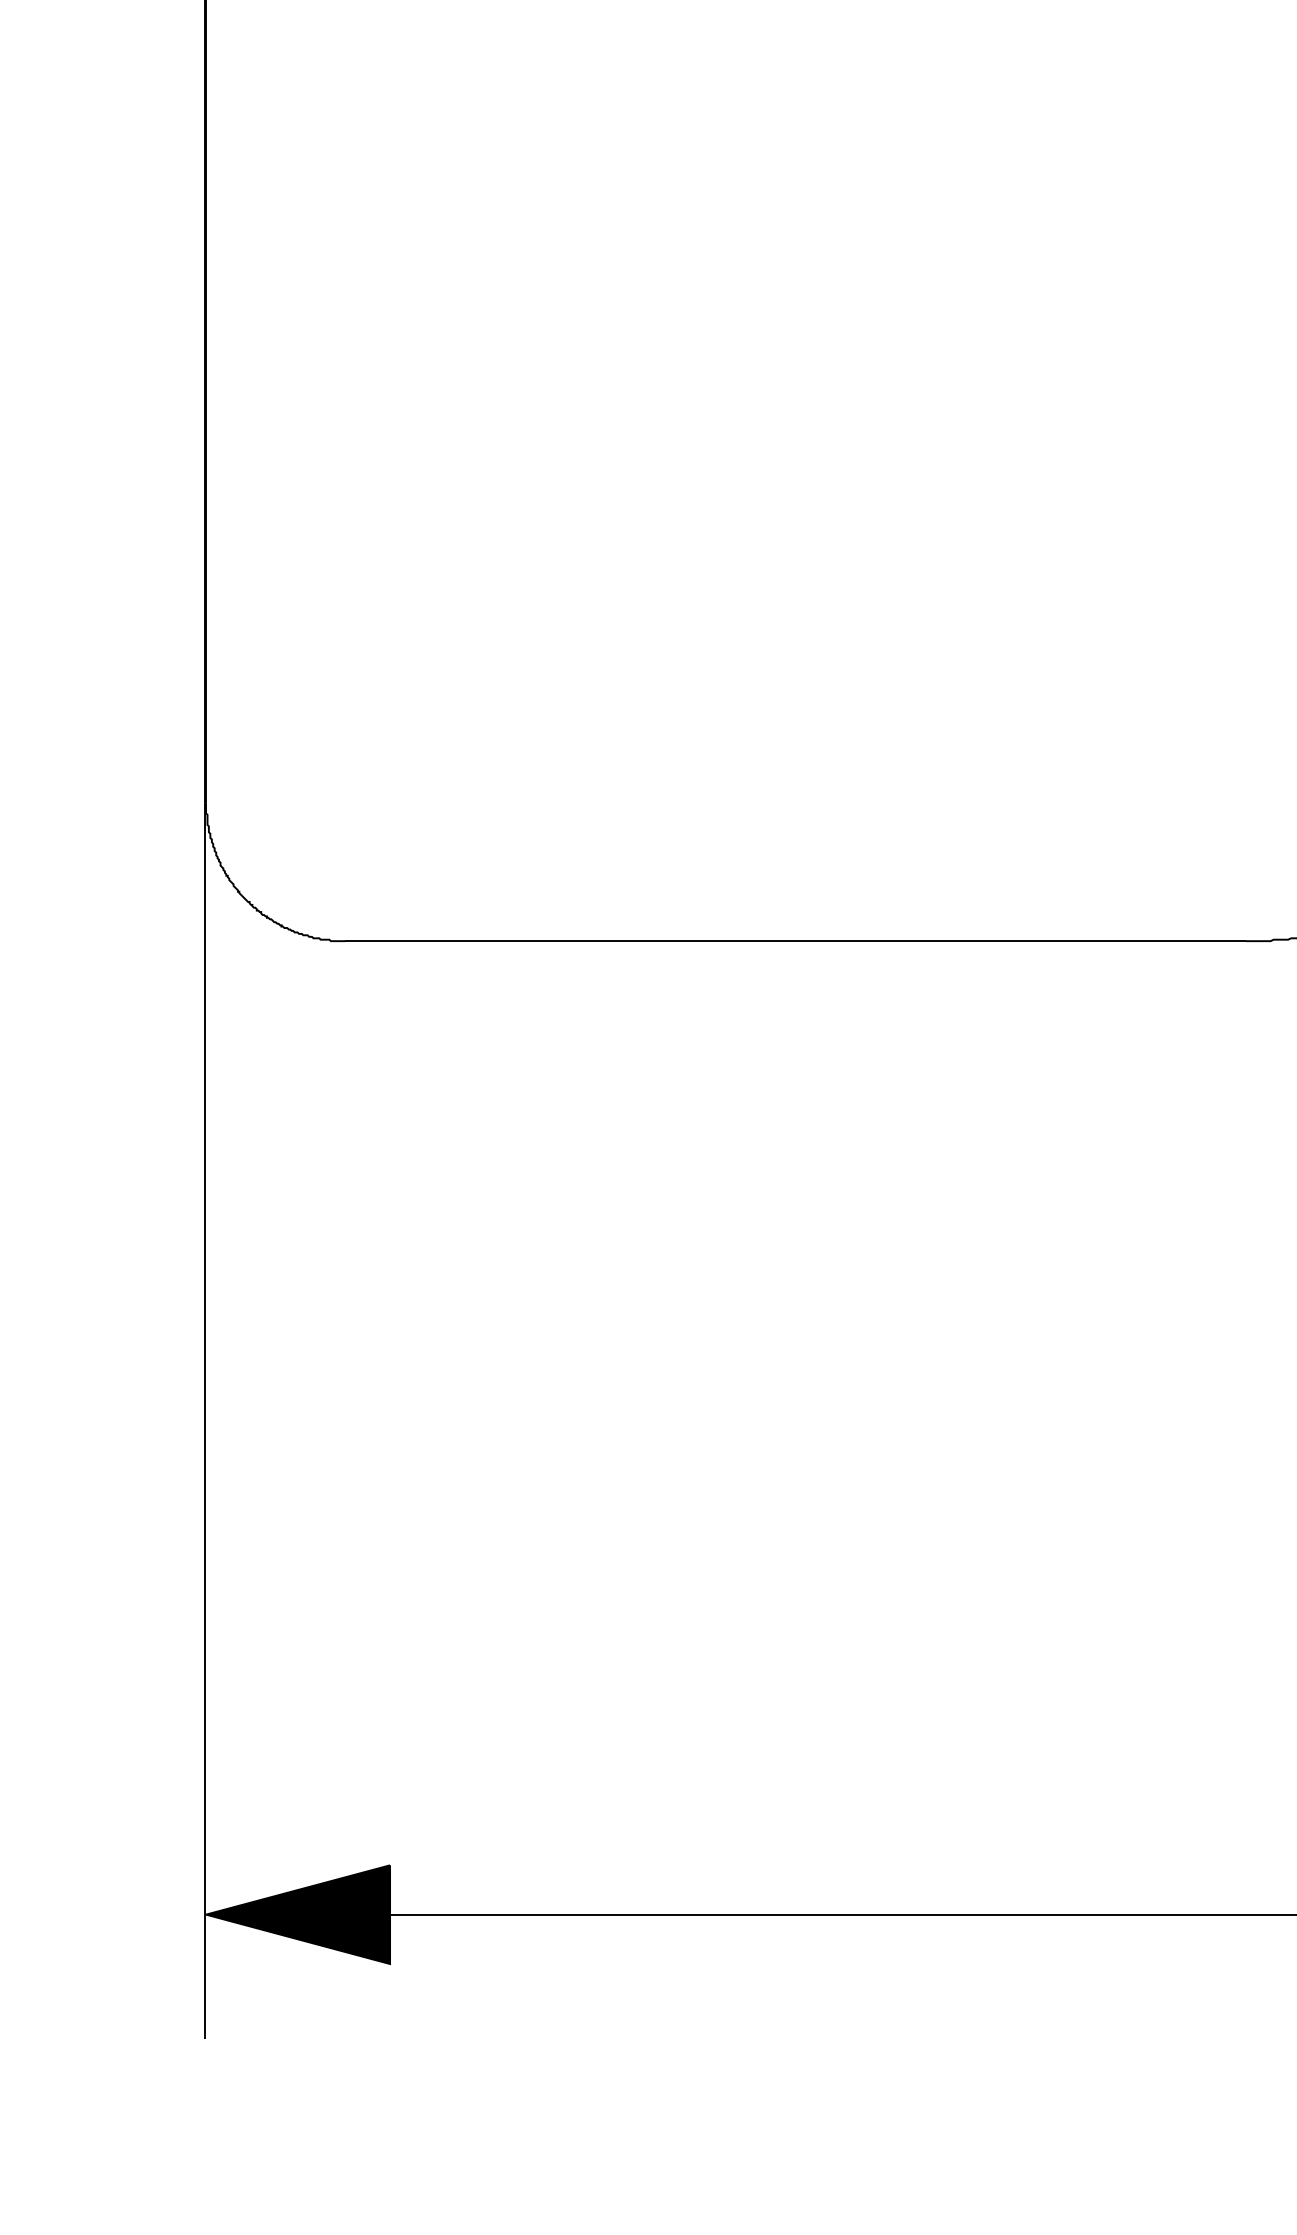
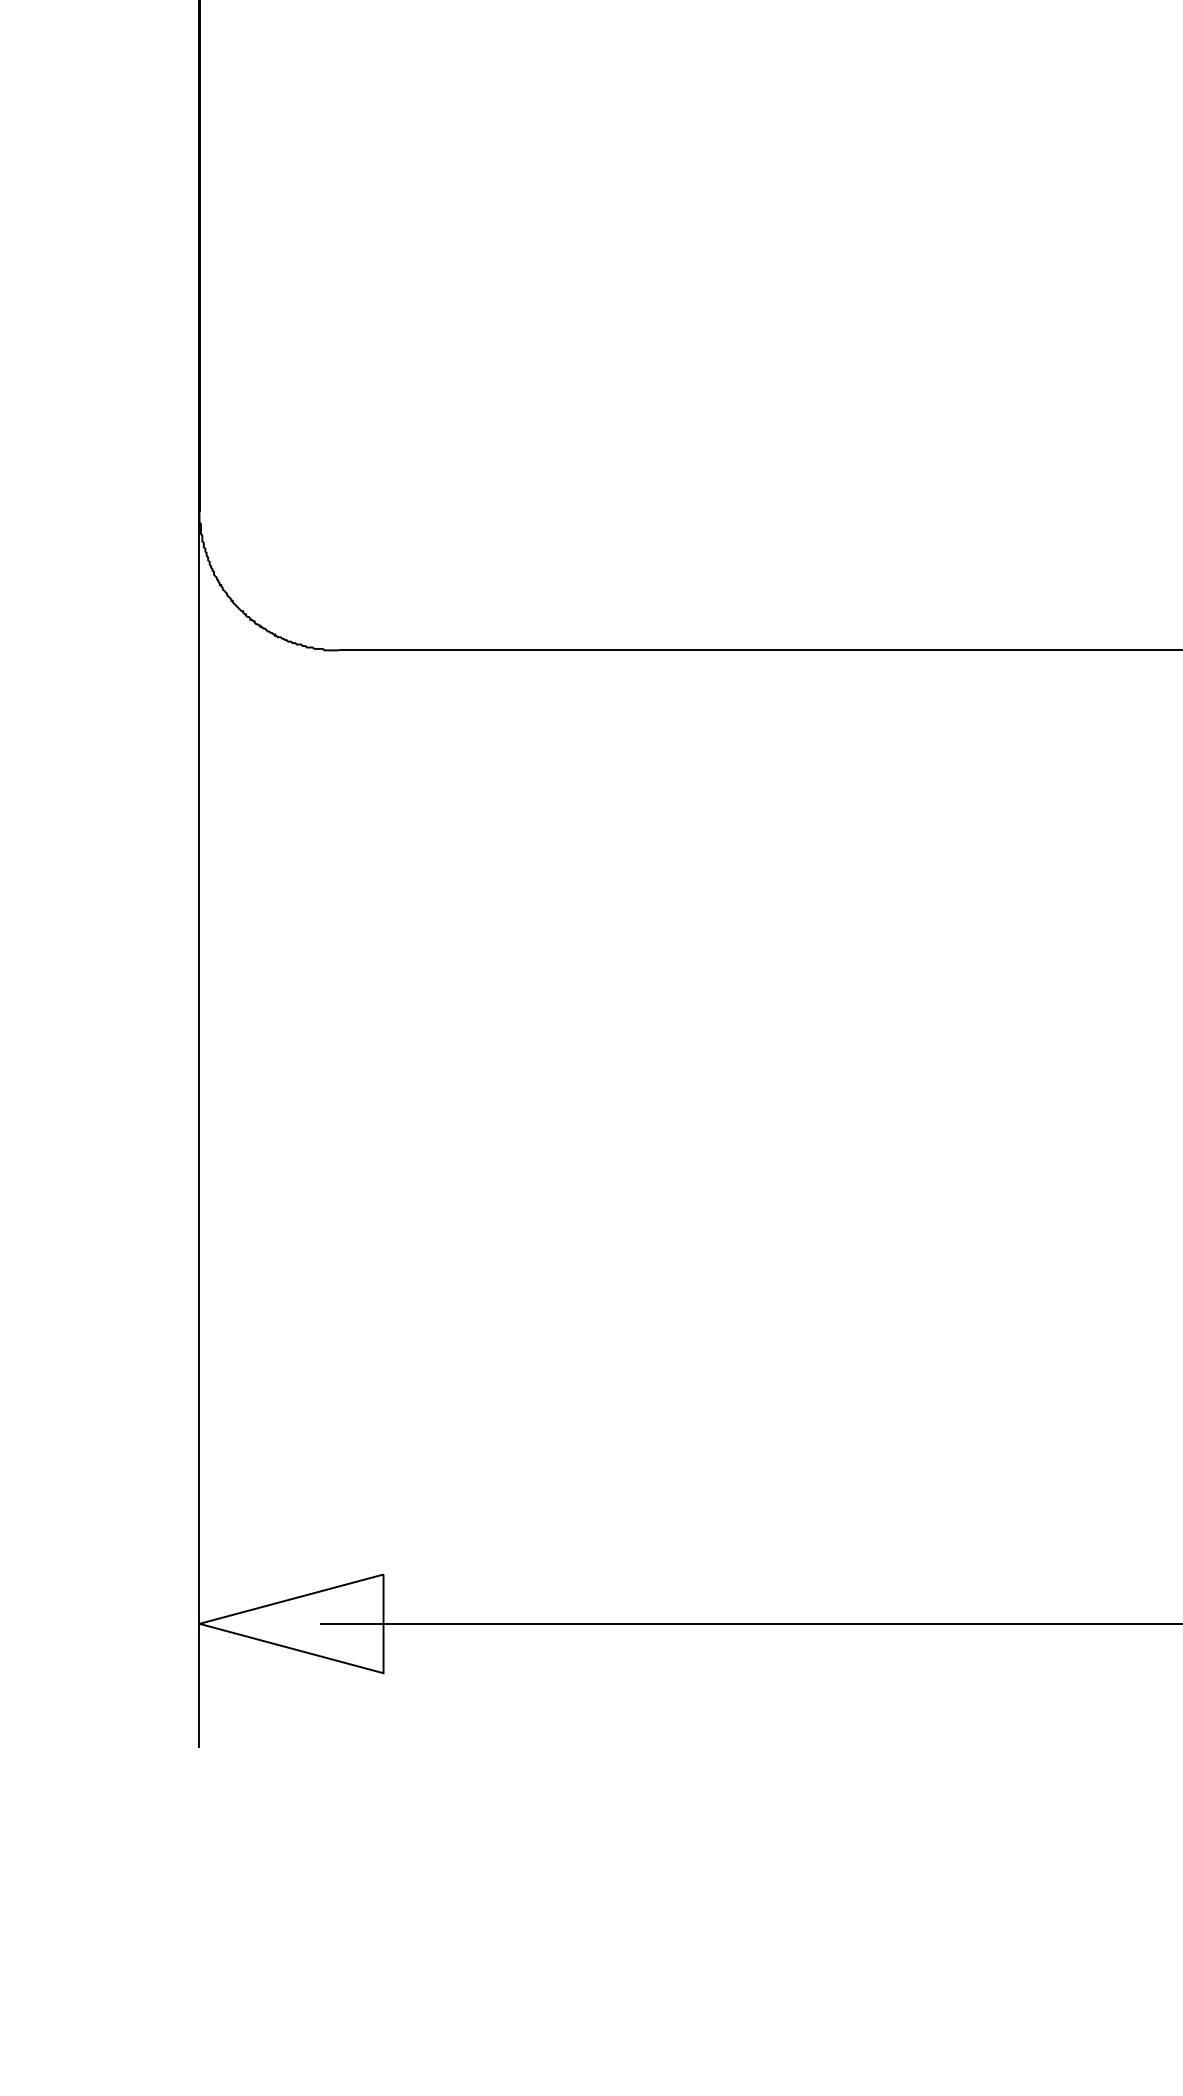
fill: (298, 1914) -> (291, 1623), removed

